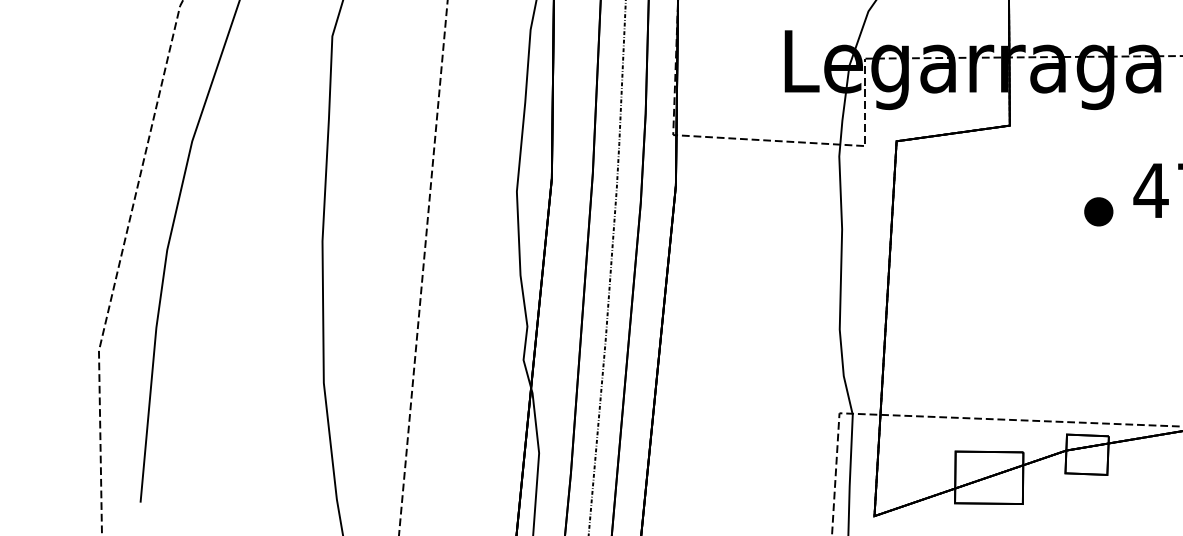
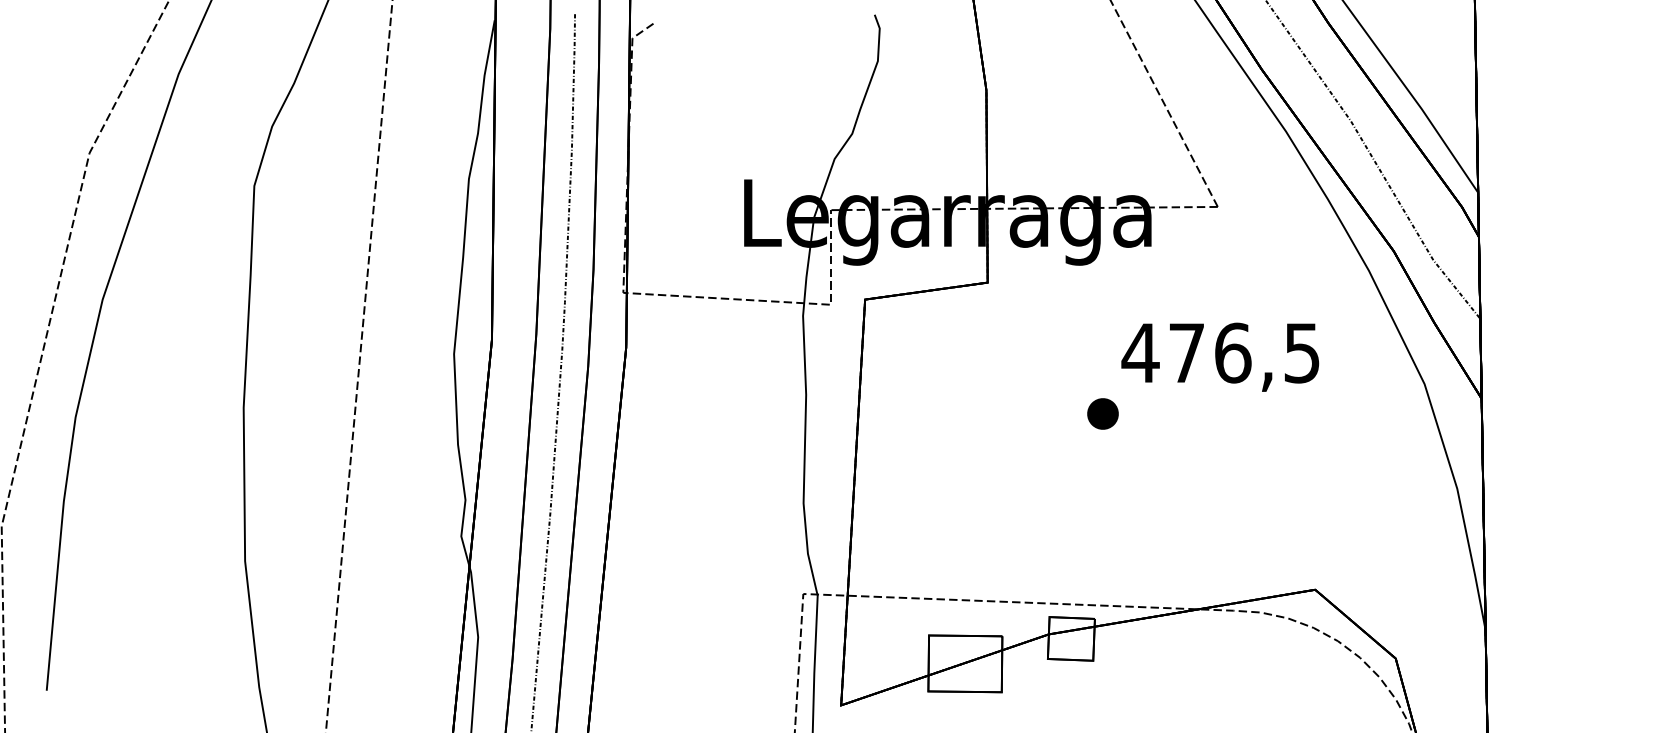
part: (1098, 211) -> (1102, 413), moved

